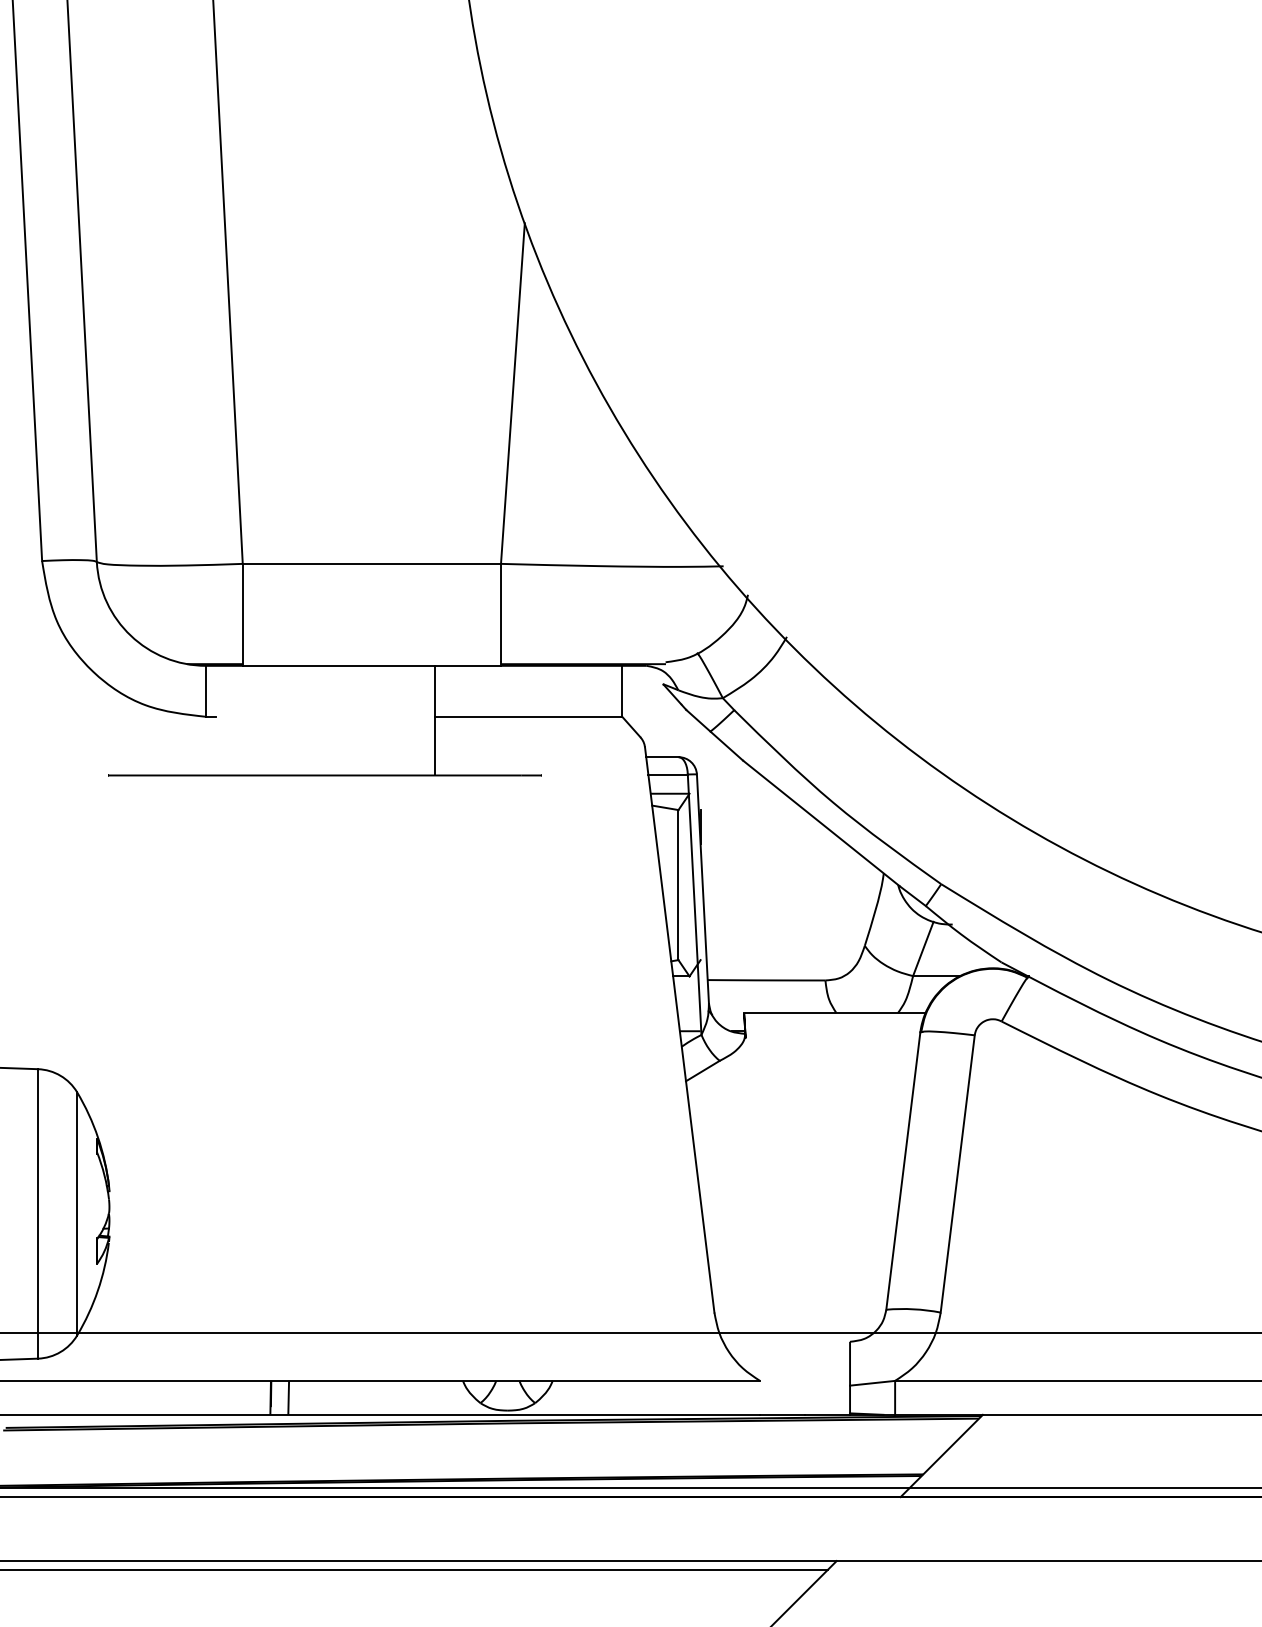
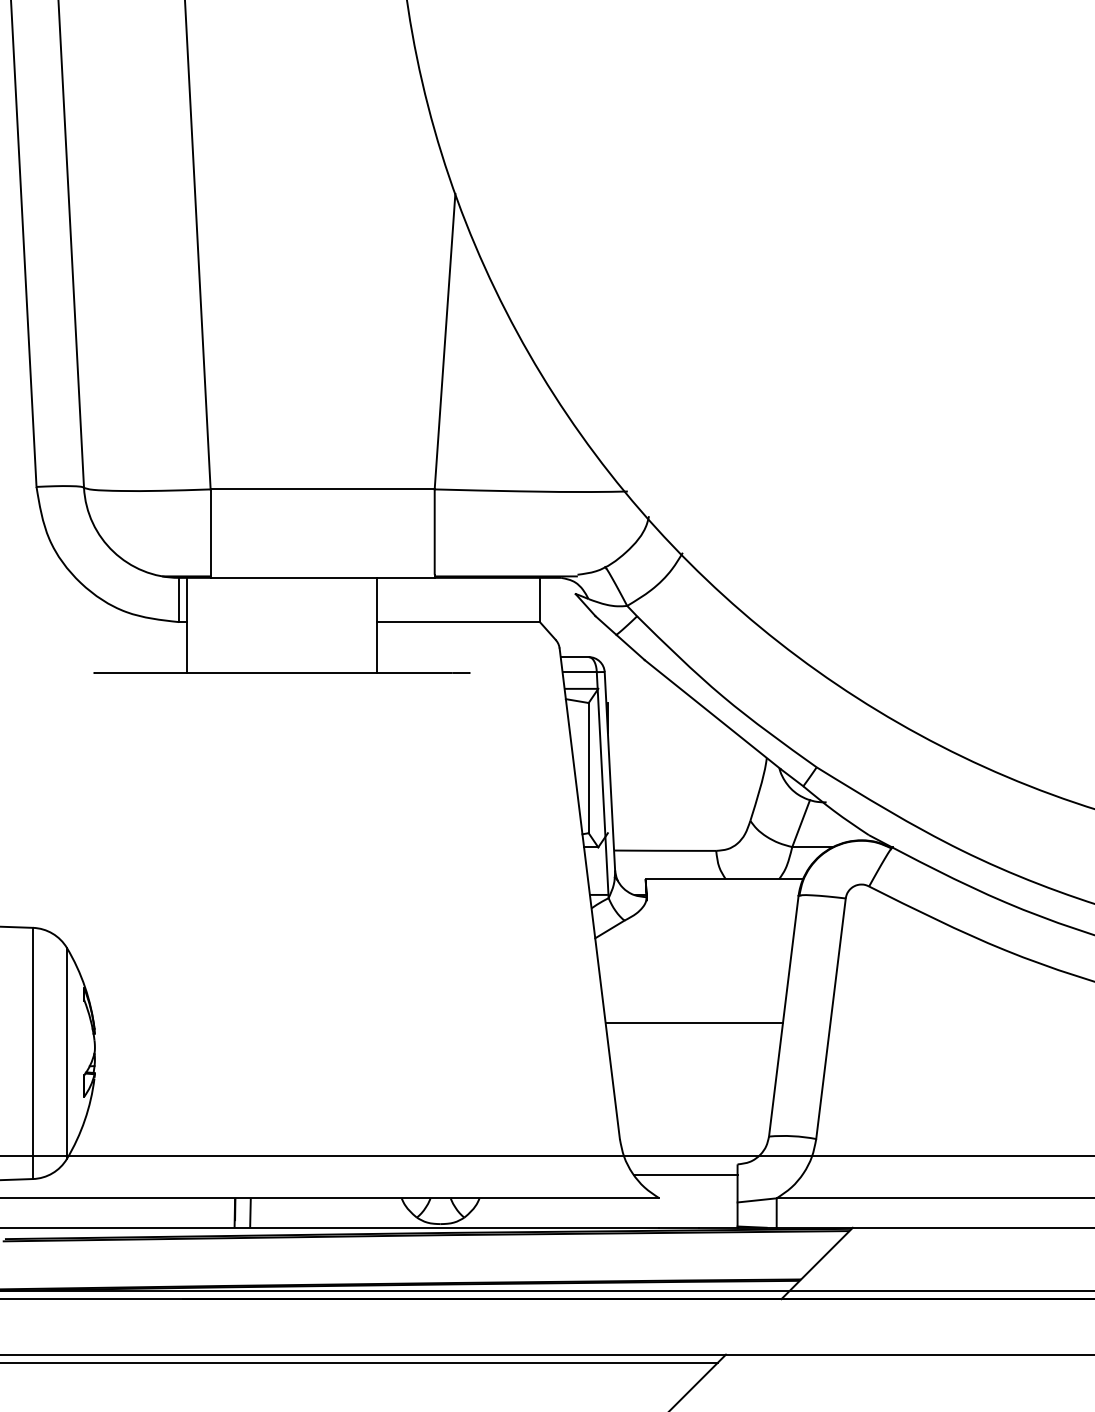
line: (215, 720) -> (186, 625), added
line: (800, 1179) -> (694, 1023), added
line: (790, 1354) -> (685, 1175), added

